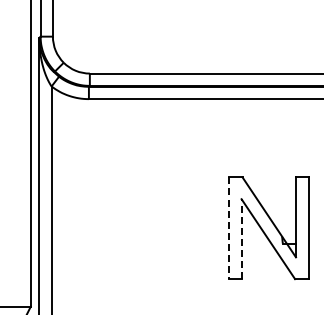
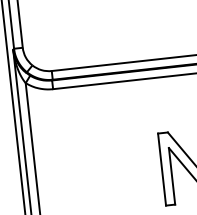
line: (228, 228) -> (161, 169), dashed -> solid
line: (241, 239) -> (172, 176), dashed -> solid

